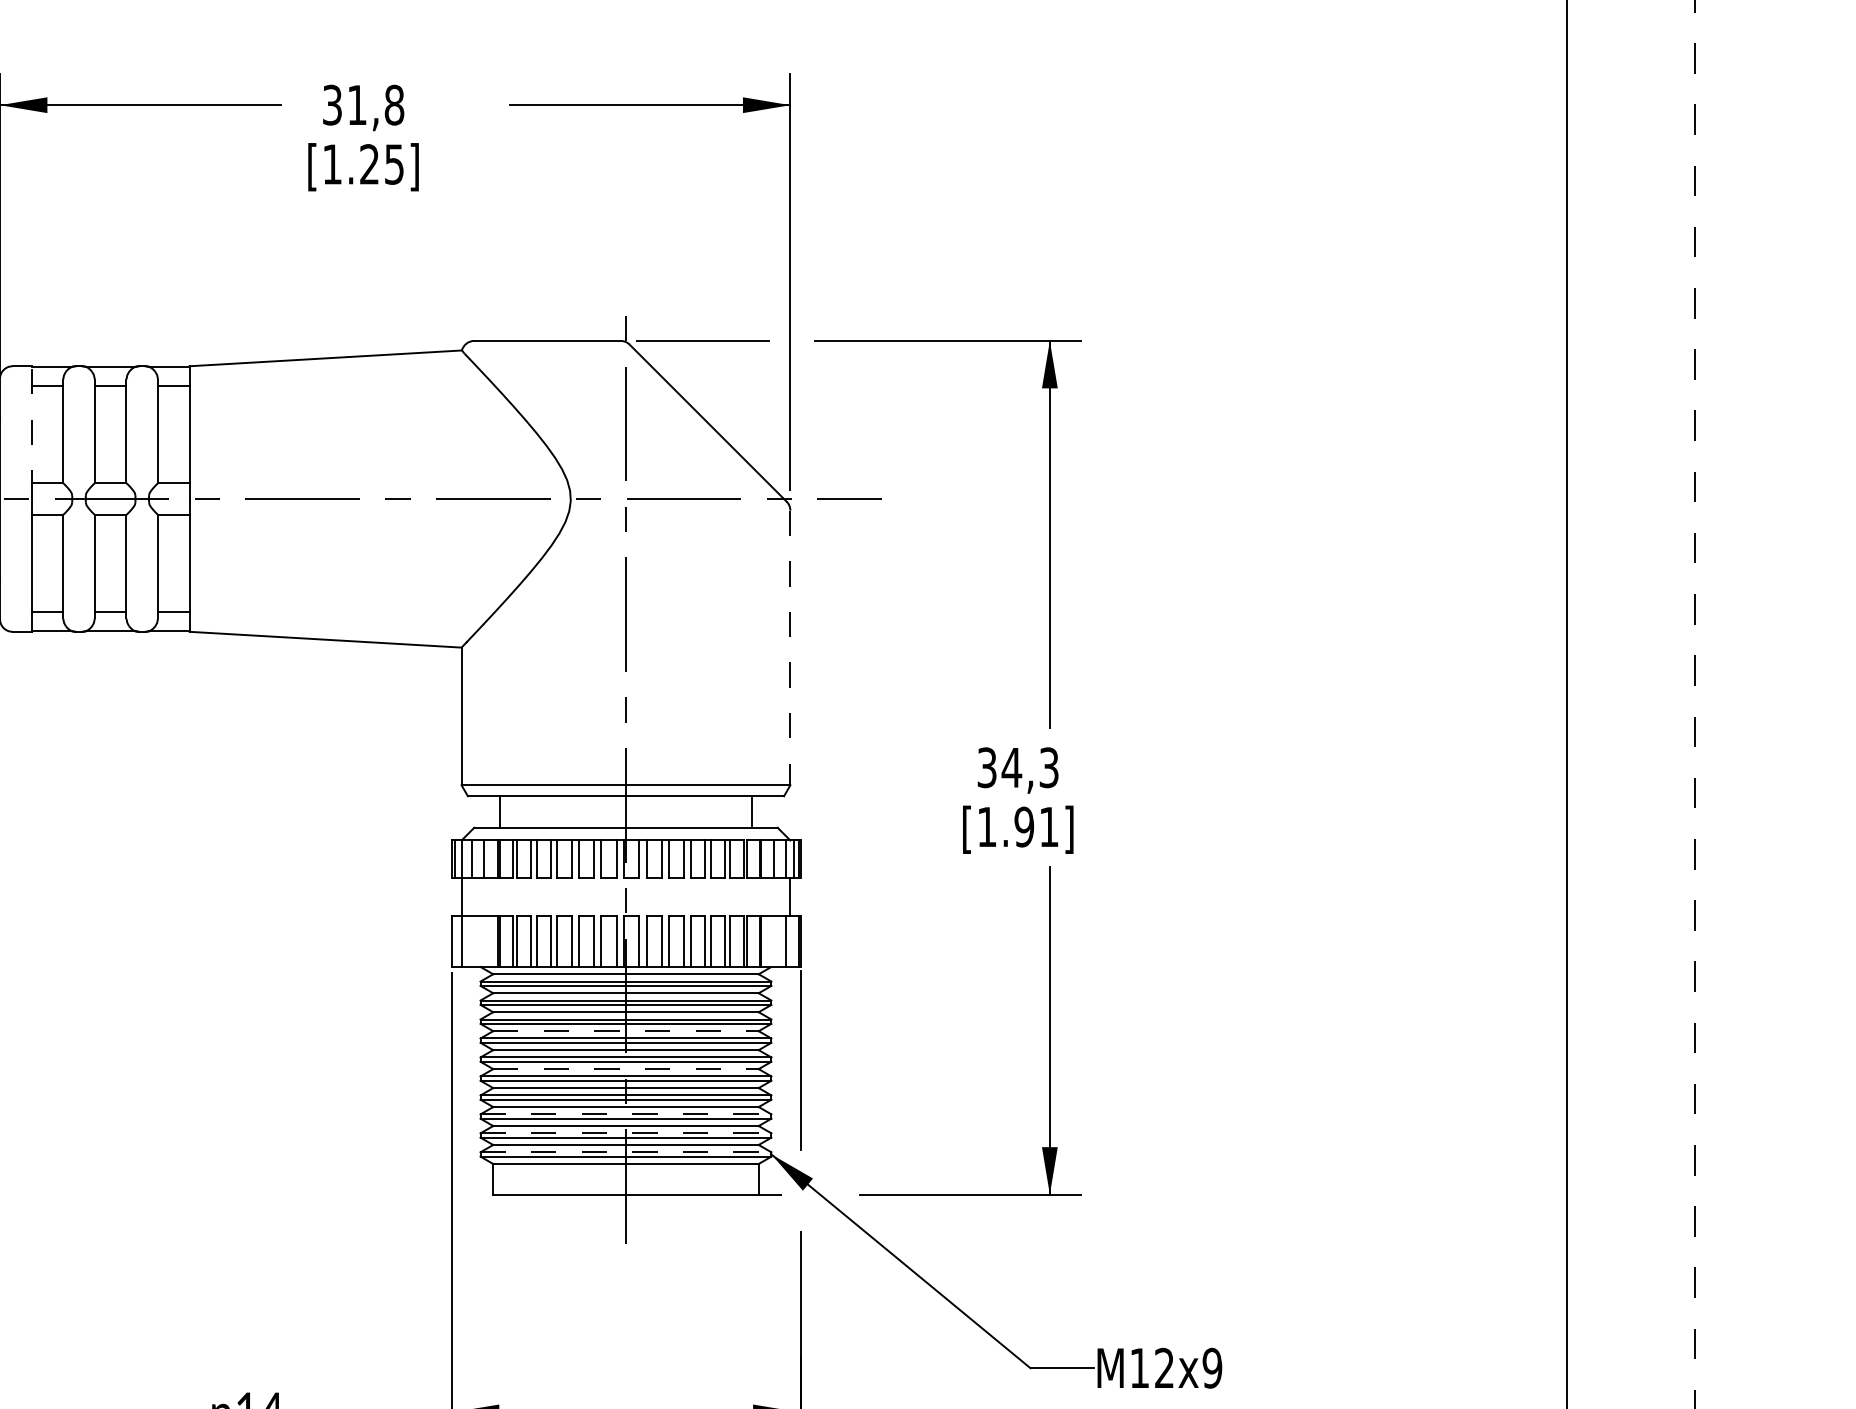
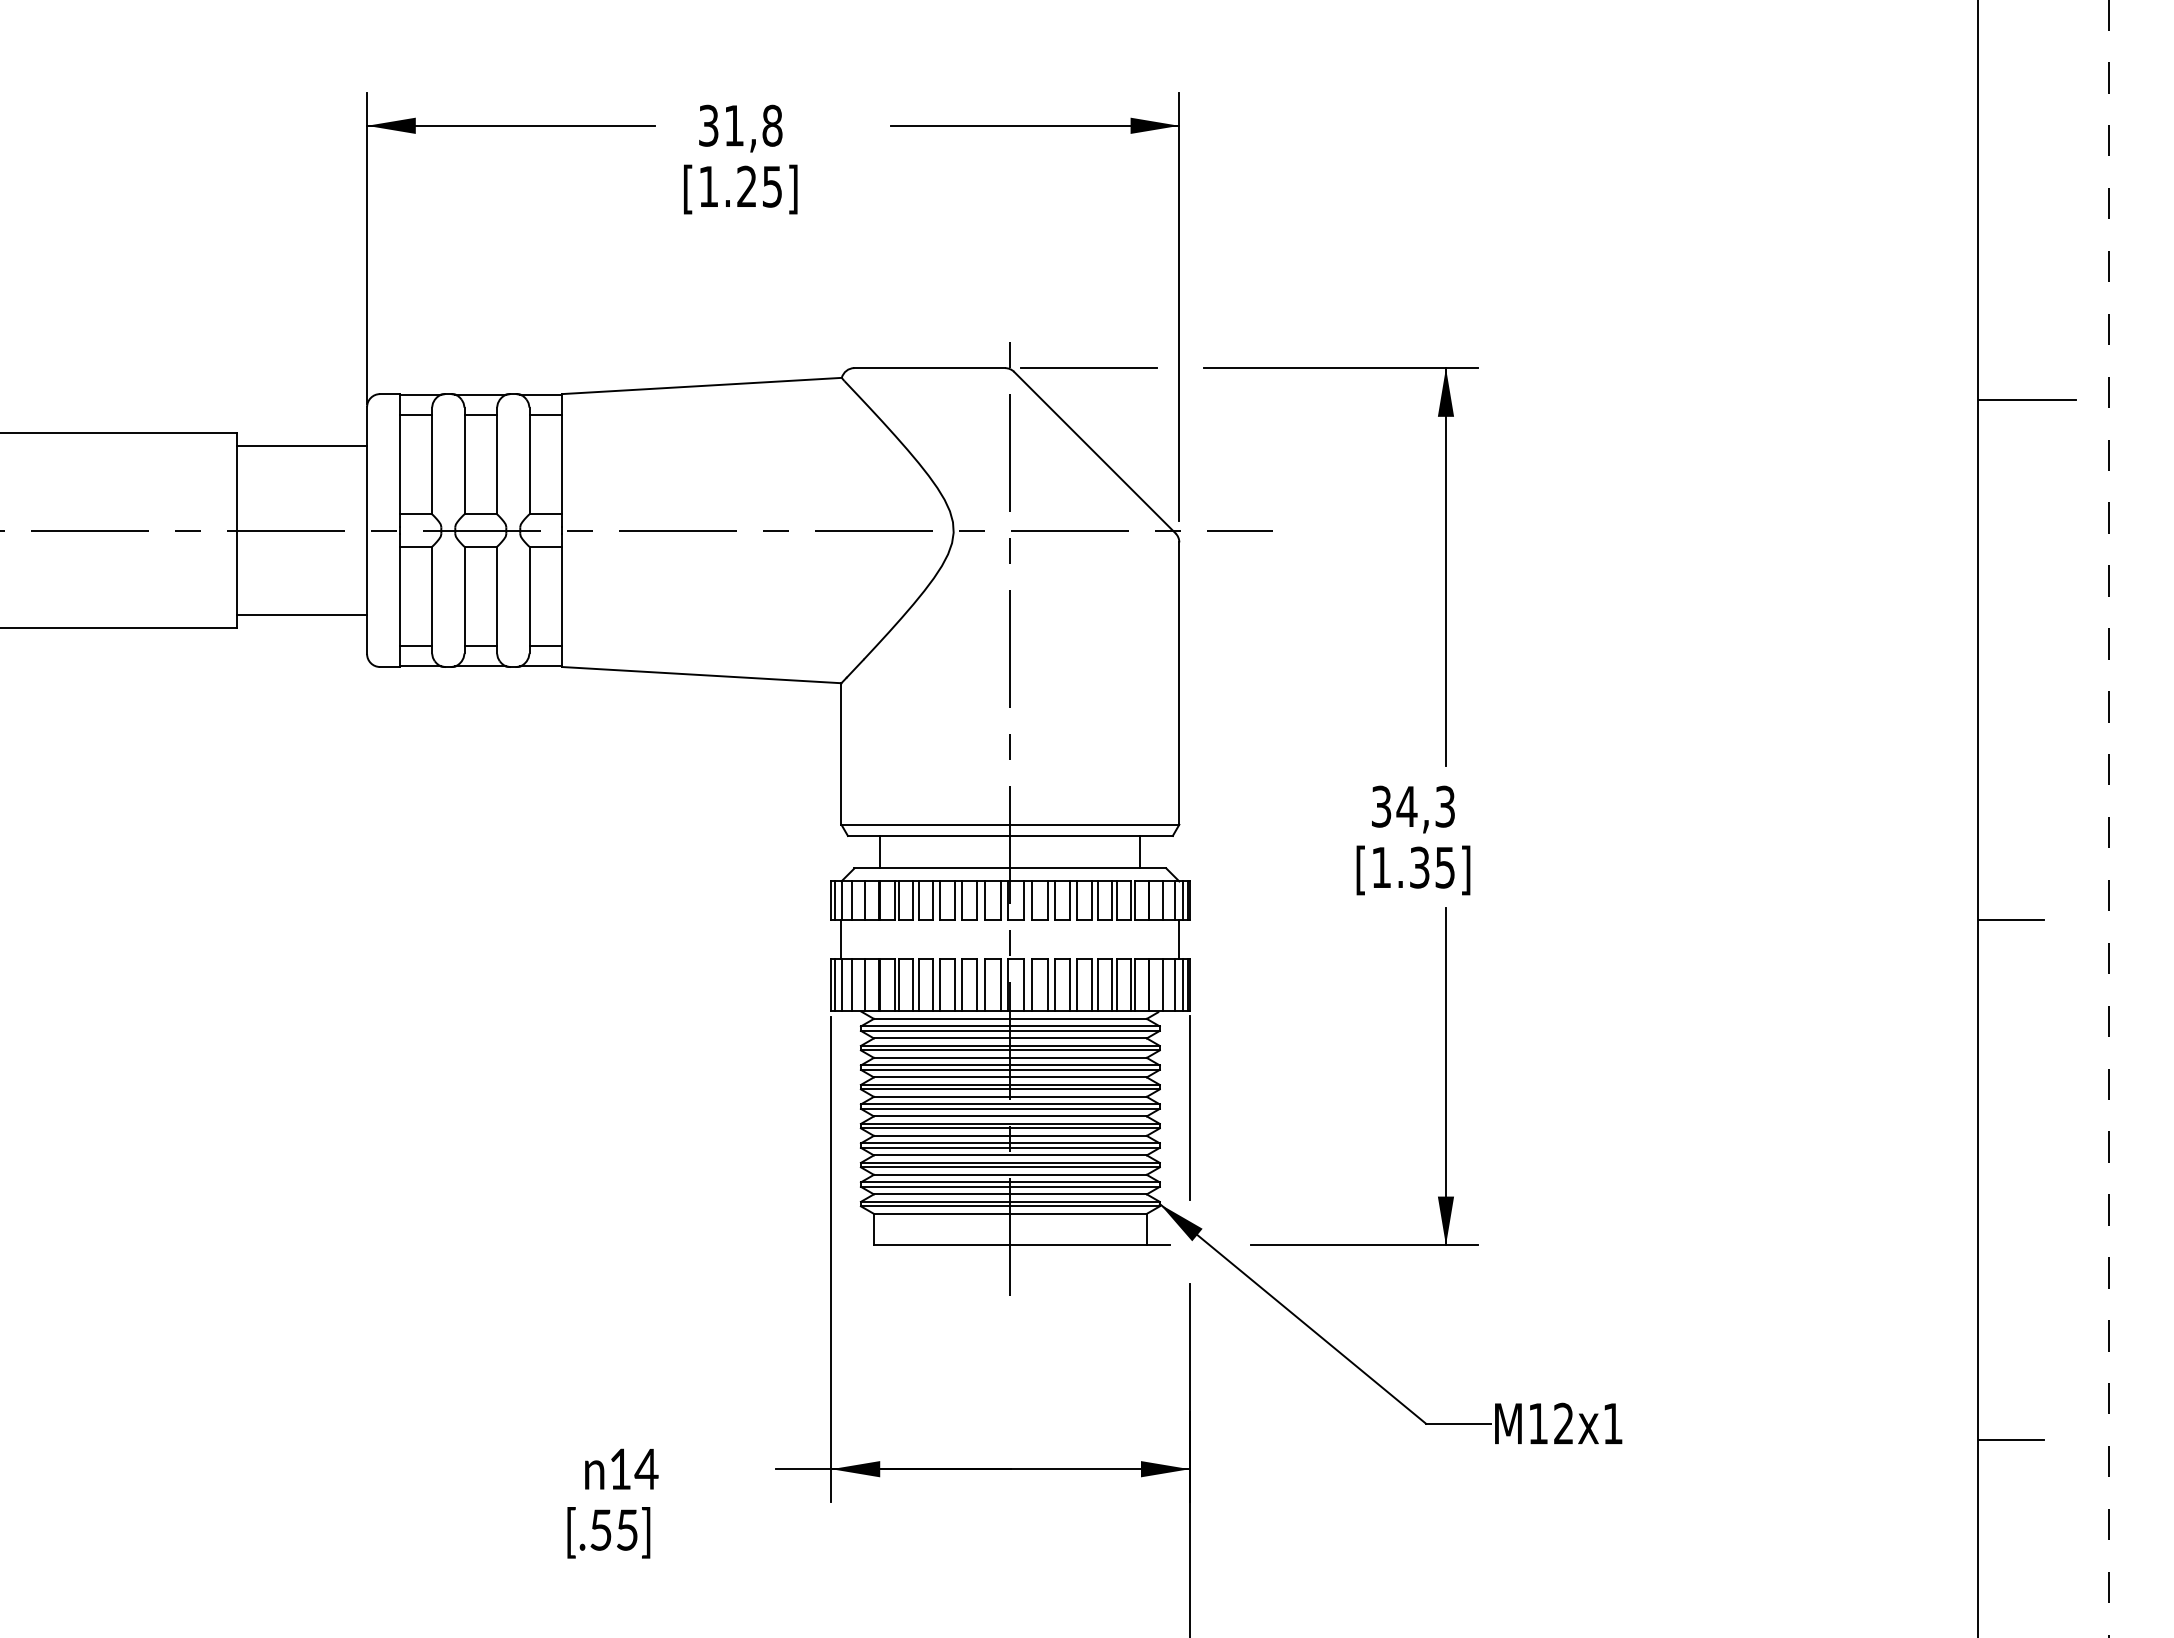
line: (1615, 372) -> (2027, 400), added
line: (31, 430) -> (399, 460), dashed -> solid
line: (790, 648) -> (1179, 684), dashed -> solid
text: (1035, 826) -> (1431, 867), [1.91] -> [1.35]
line: (1599, 878) -> (2010, 920), added
line: (454, 941) -> (834, 985), added
line: (471, 941) -> (851, 985), added
line: (484, 941) -> (864, 985), added
line: (774, 941) -> (1162, 985), added
line: (793, 941) -> (1182, 985), added
line: (626, 1031) -> (1010, 1077), dashed -> solid
line: (626, 1069) -> (1010, 1116), dashed -> solid
line: (626, 1113) -> (1010, 1162), dashed -> solid
line: (626, 1133) -> (1010, 1182), dashed -> solid
line: (626, 1151) -> (1010, 1201), dashed -> solid
text: (1212, 1367) -> (1613, 1423), M12x9 -> M12x1
line: (1599, 1383) -> (2010, 1439), added

